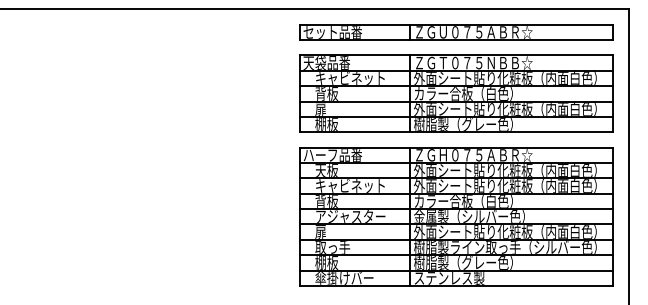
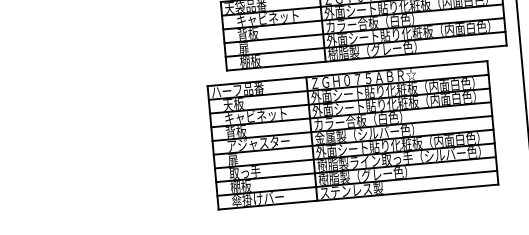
part: (456, 216) -> (353, 135), moved

